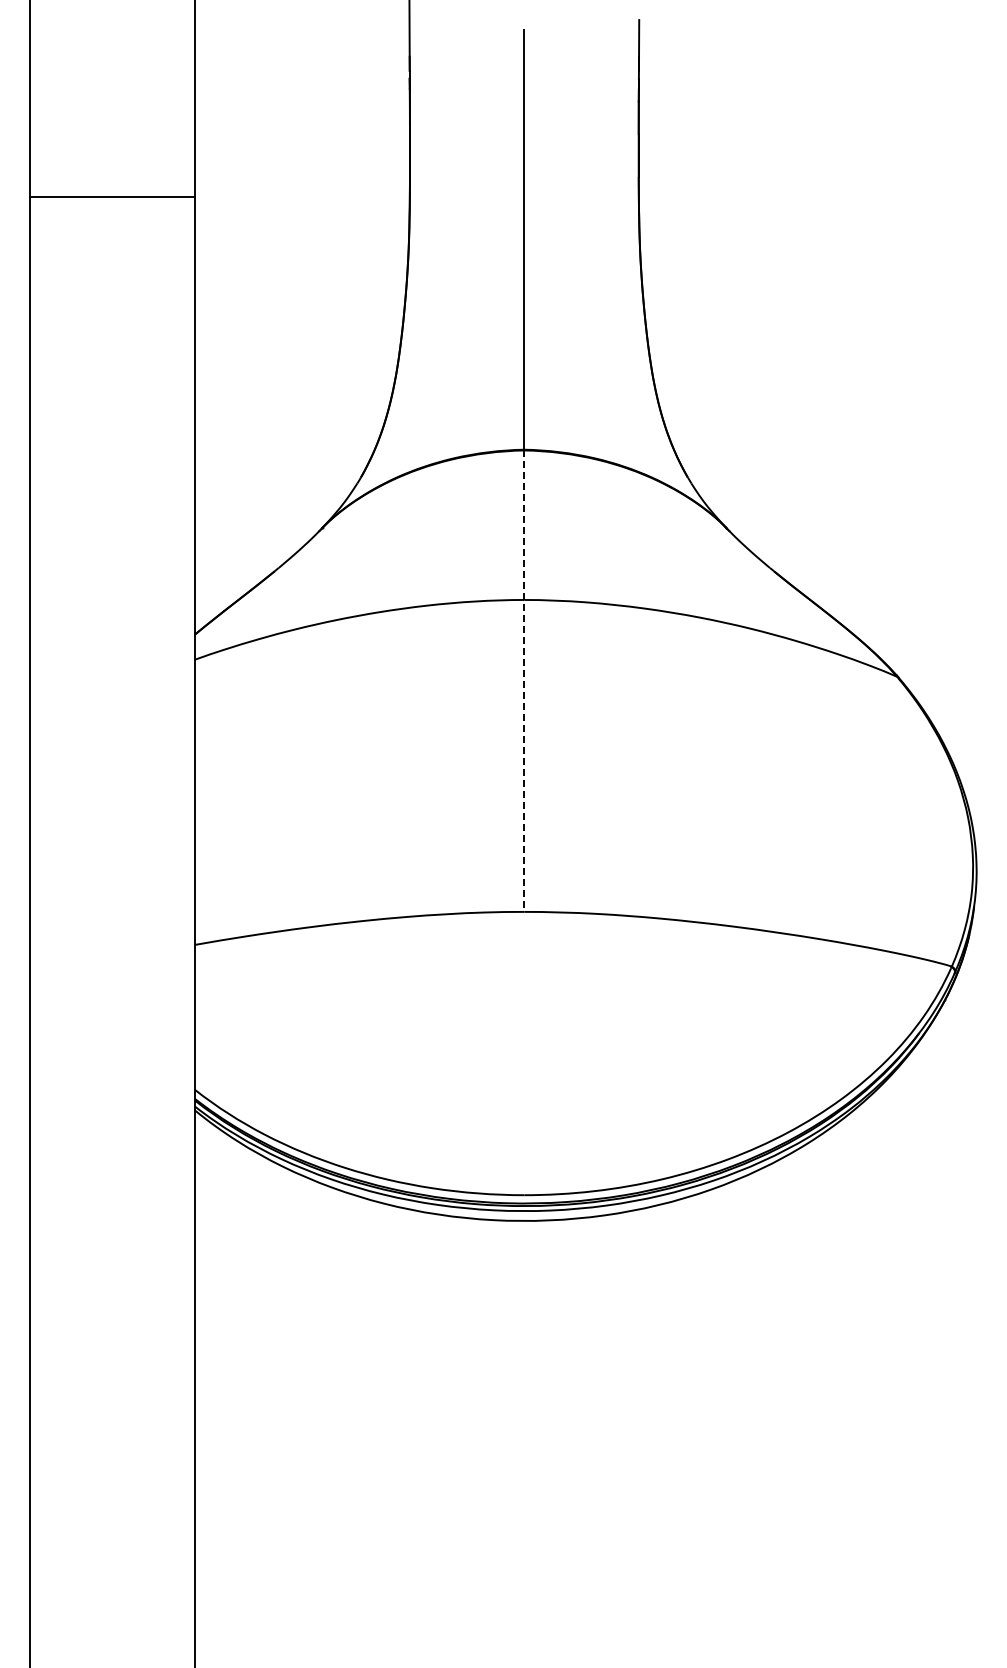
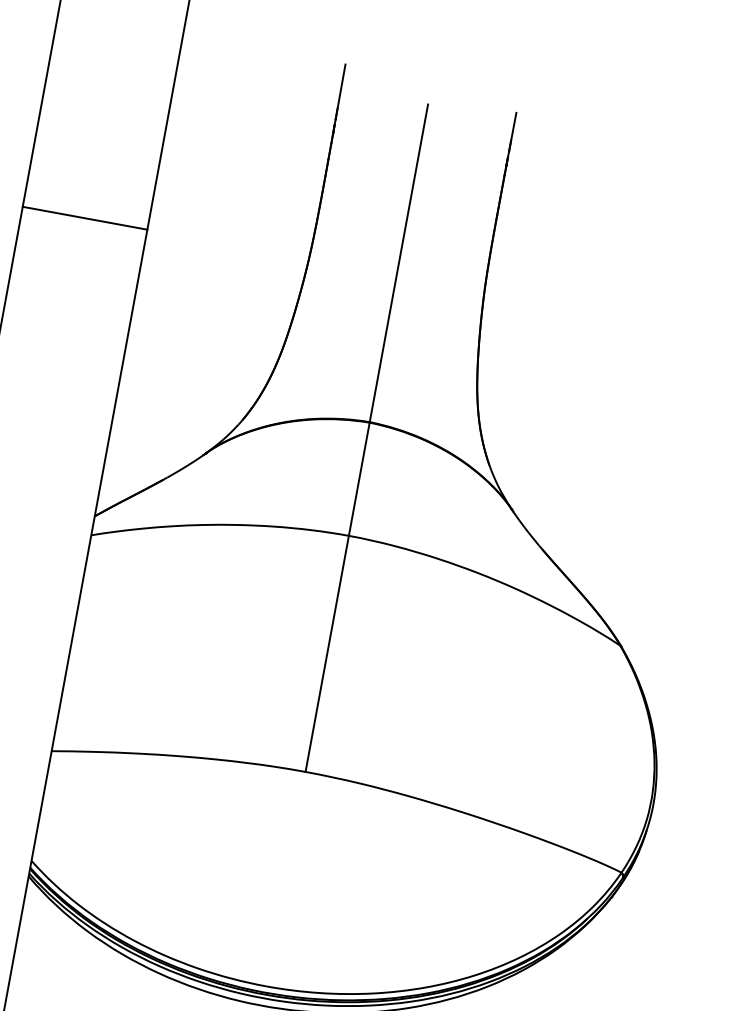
line: (112, 196) -> (85, 217), moved
line: (524, 681) -> (337, 597), dashed -> solid

